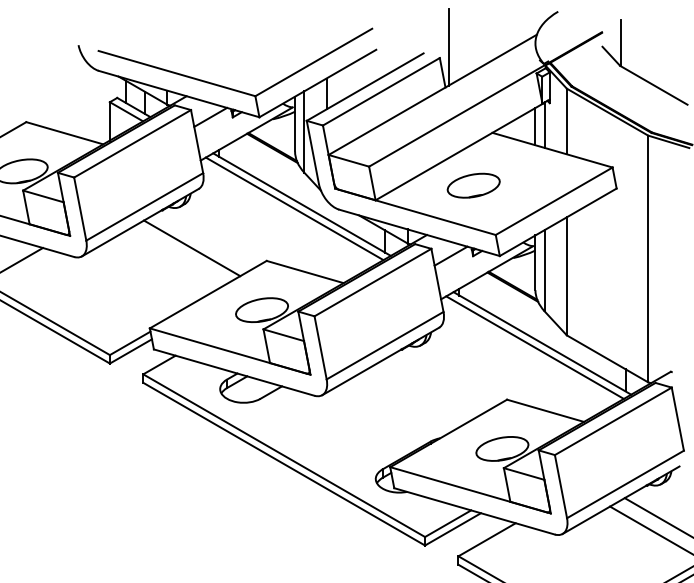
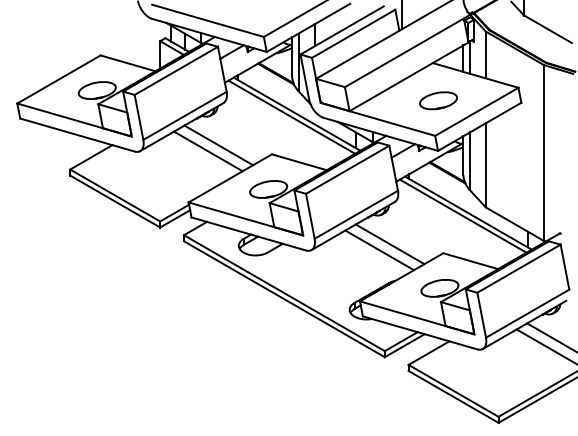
part: (473, 185) -> (438, 100), moved
line: (177, 256) -> (208, 151), added
line: (431, 387) -> (389, 244), added
line: (417, 395) -> (379, 250), added

